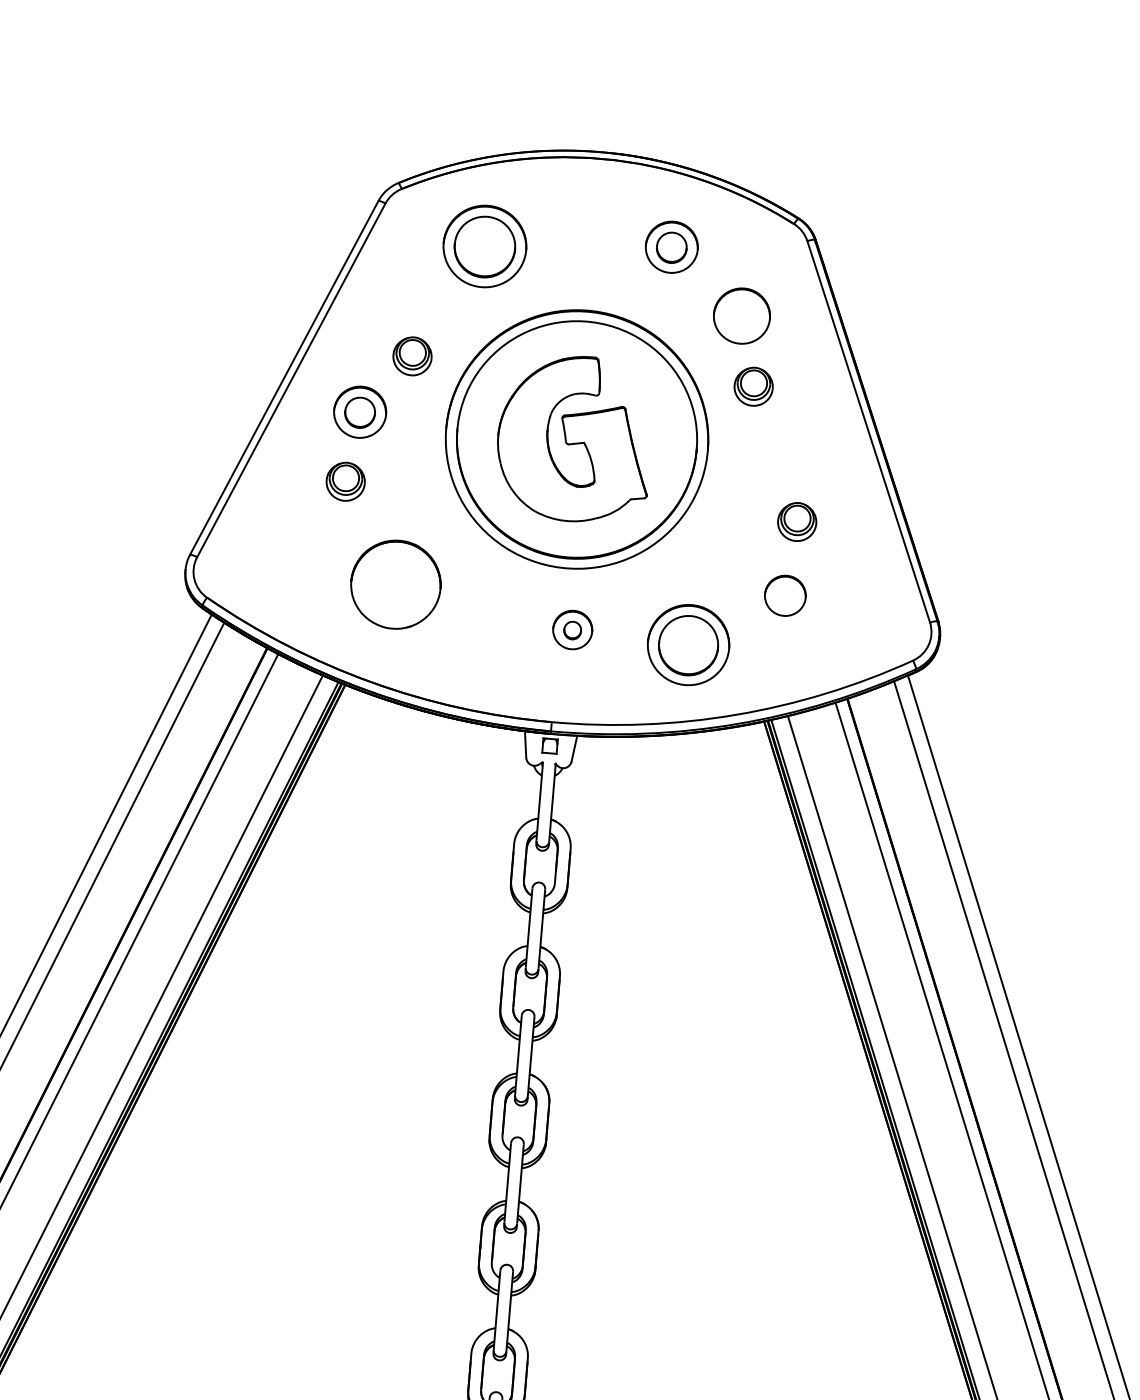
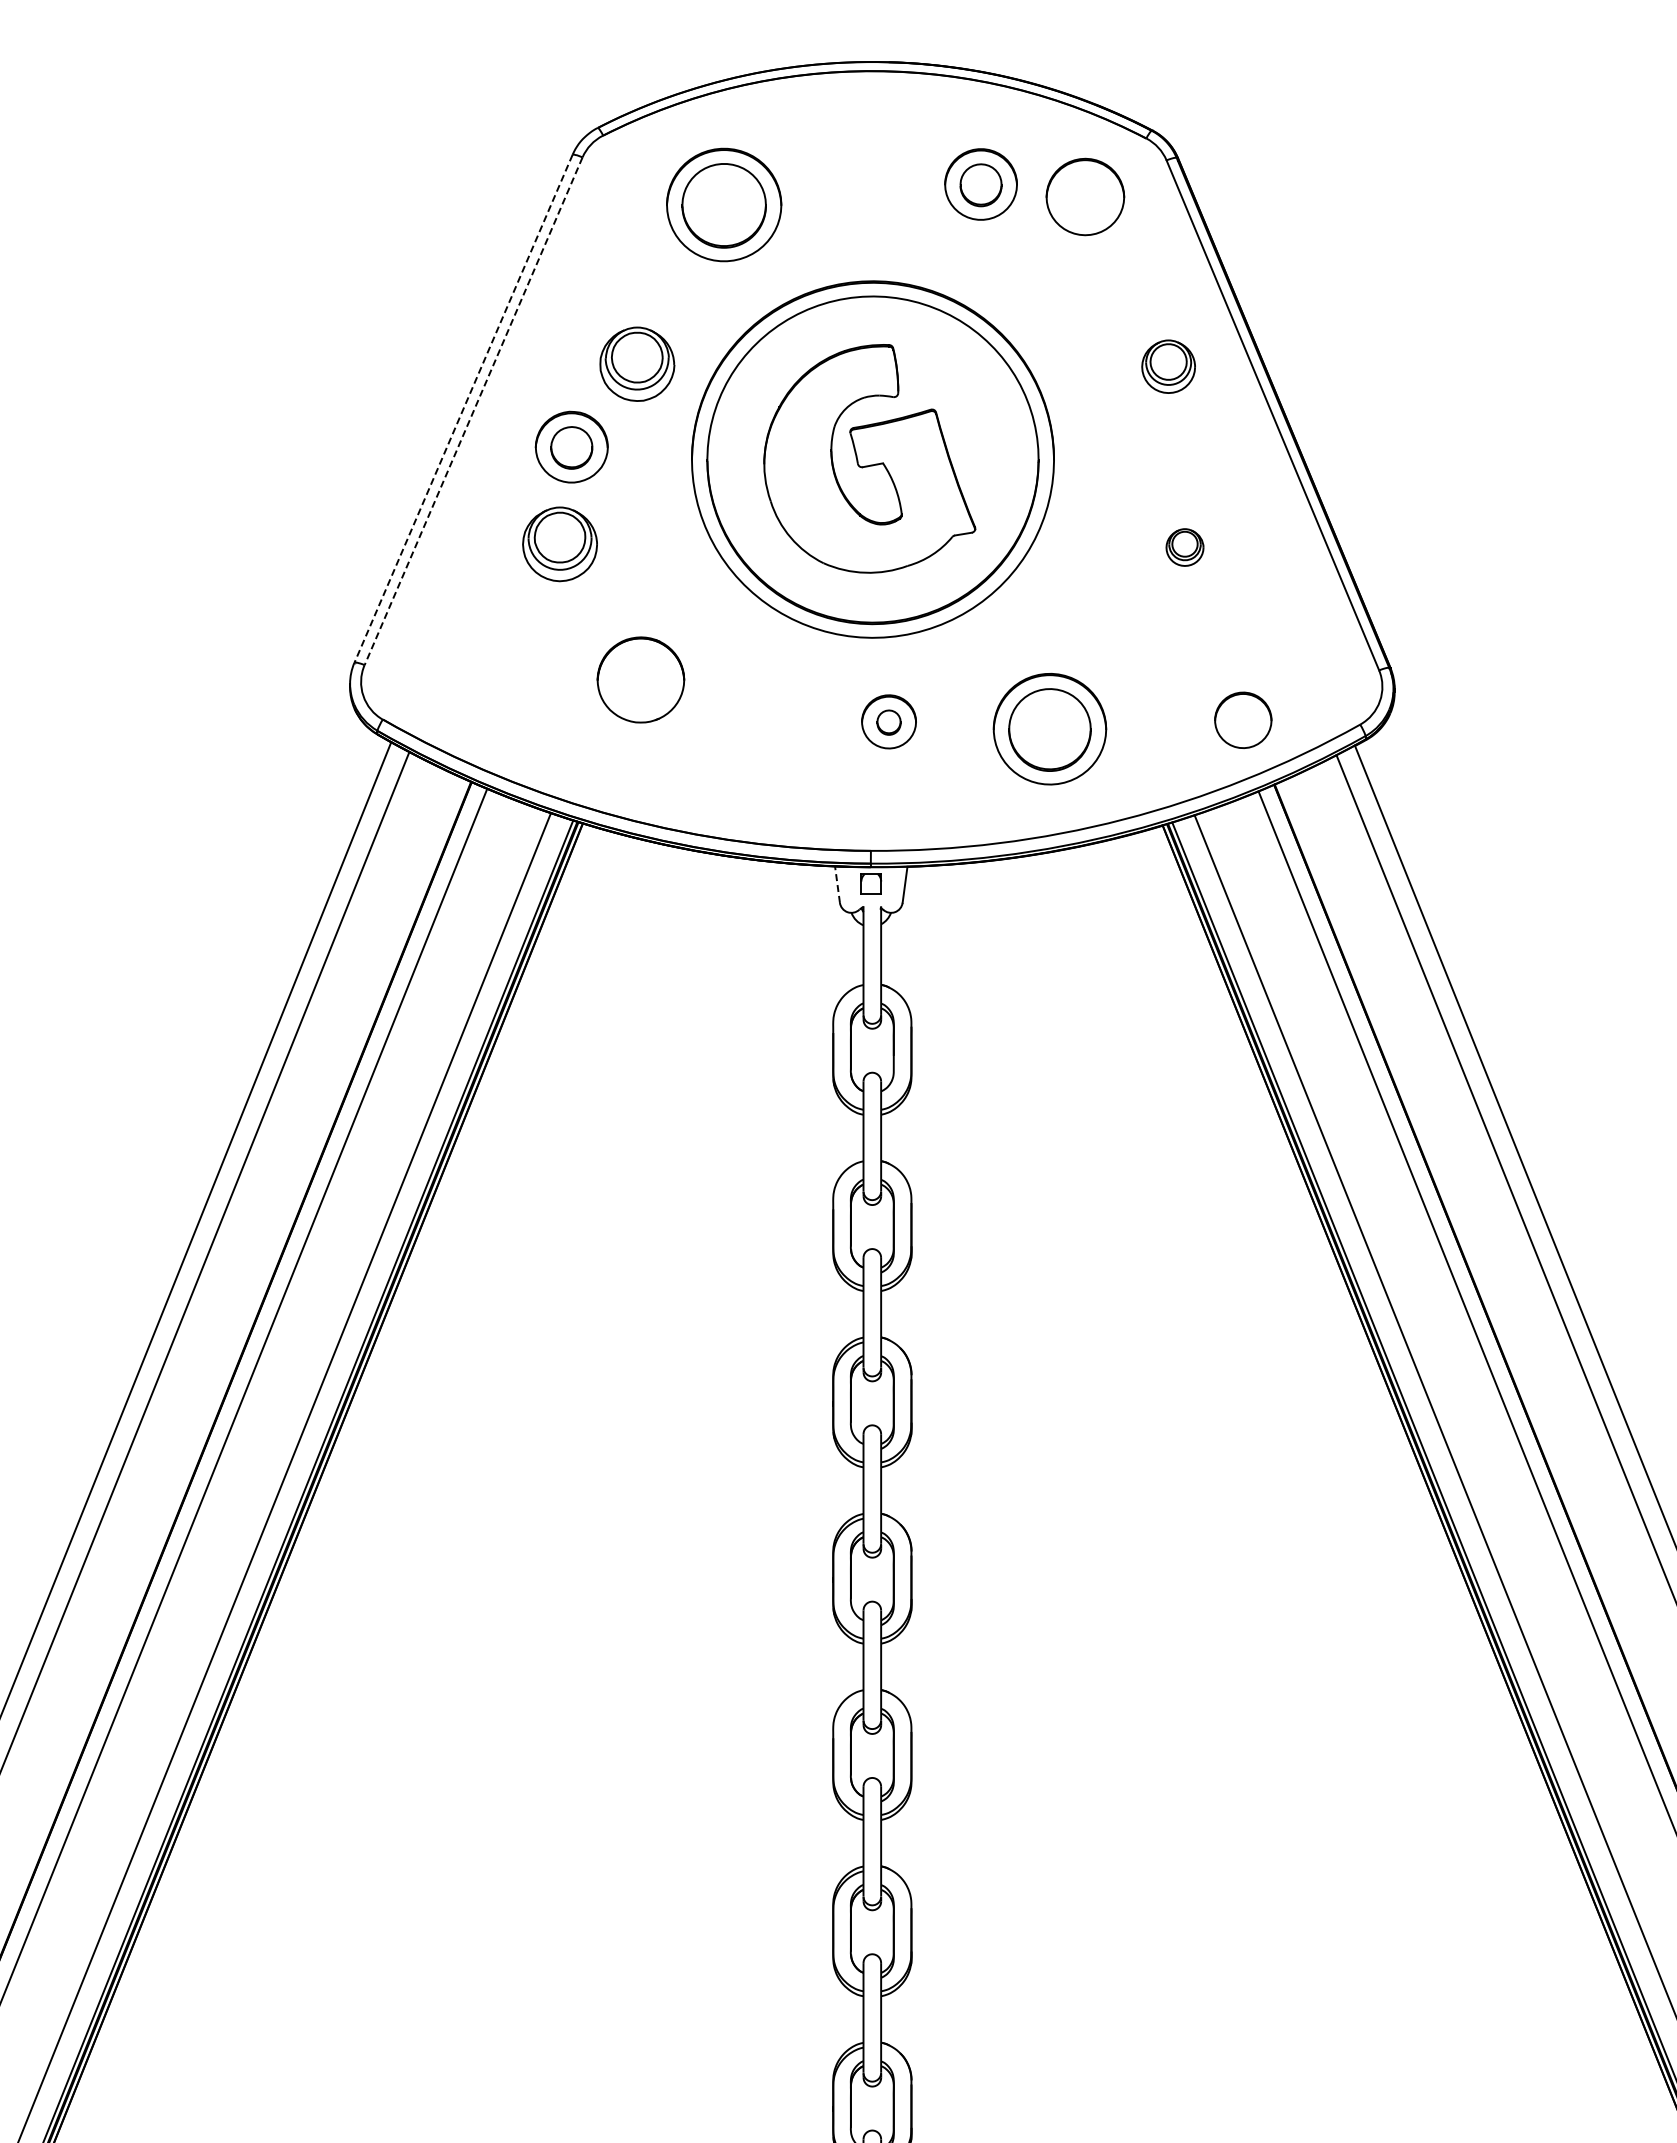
part: (742, 315) -> (1085, 196), moved
part: (412, 356) -> (637, 364), size x1.4
line: (284, 378) -> (463, 409), solid -> dashed
line: (291, 380) -> (473, 411), solid -> dashed
part: (753, 386) -> (1168, 366), moved
part: (345, 481) -> (559, 544), size x1.4
part: (796, 521) -> (1184, 547), size x0.7
part: (395, 584) -> (640, 679), size x0.7
part: (785, 595) -> (1243, 719), moved
line: (525, 744) -> (837, 884), solid -> dashed

